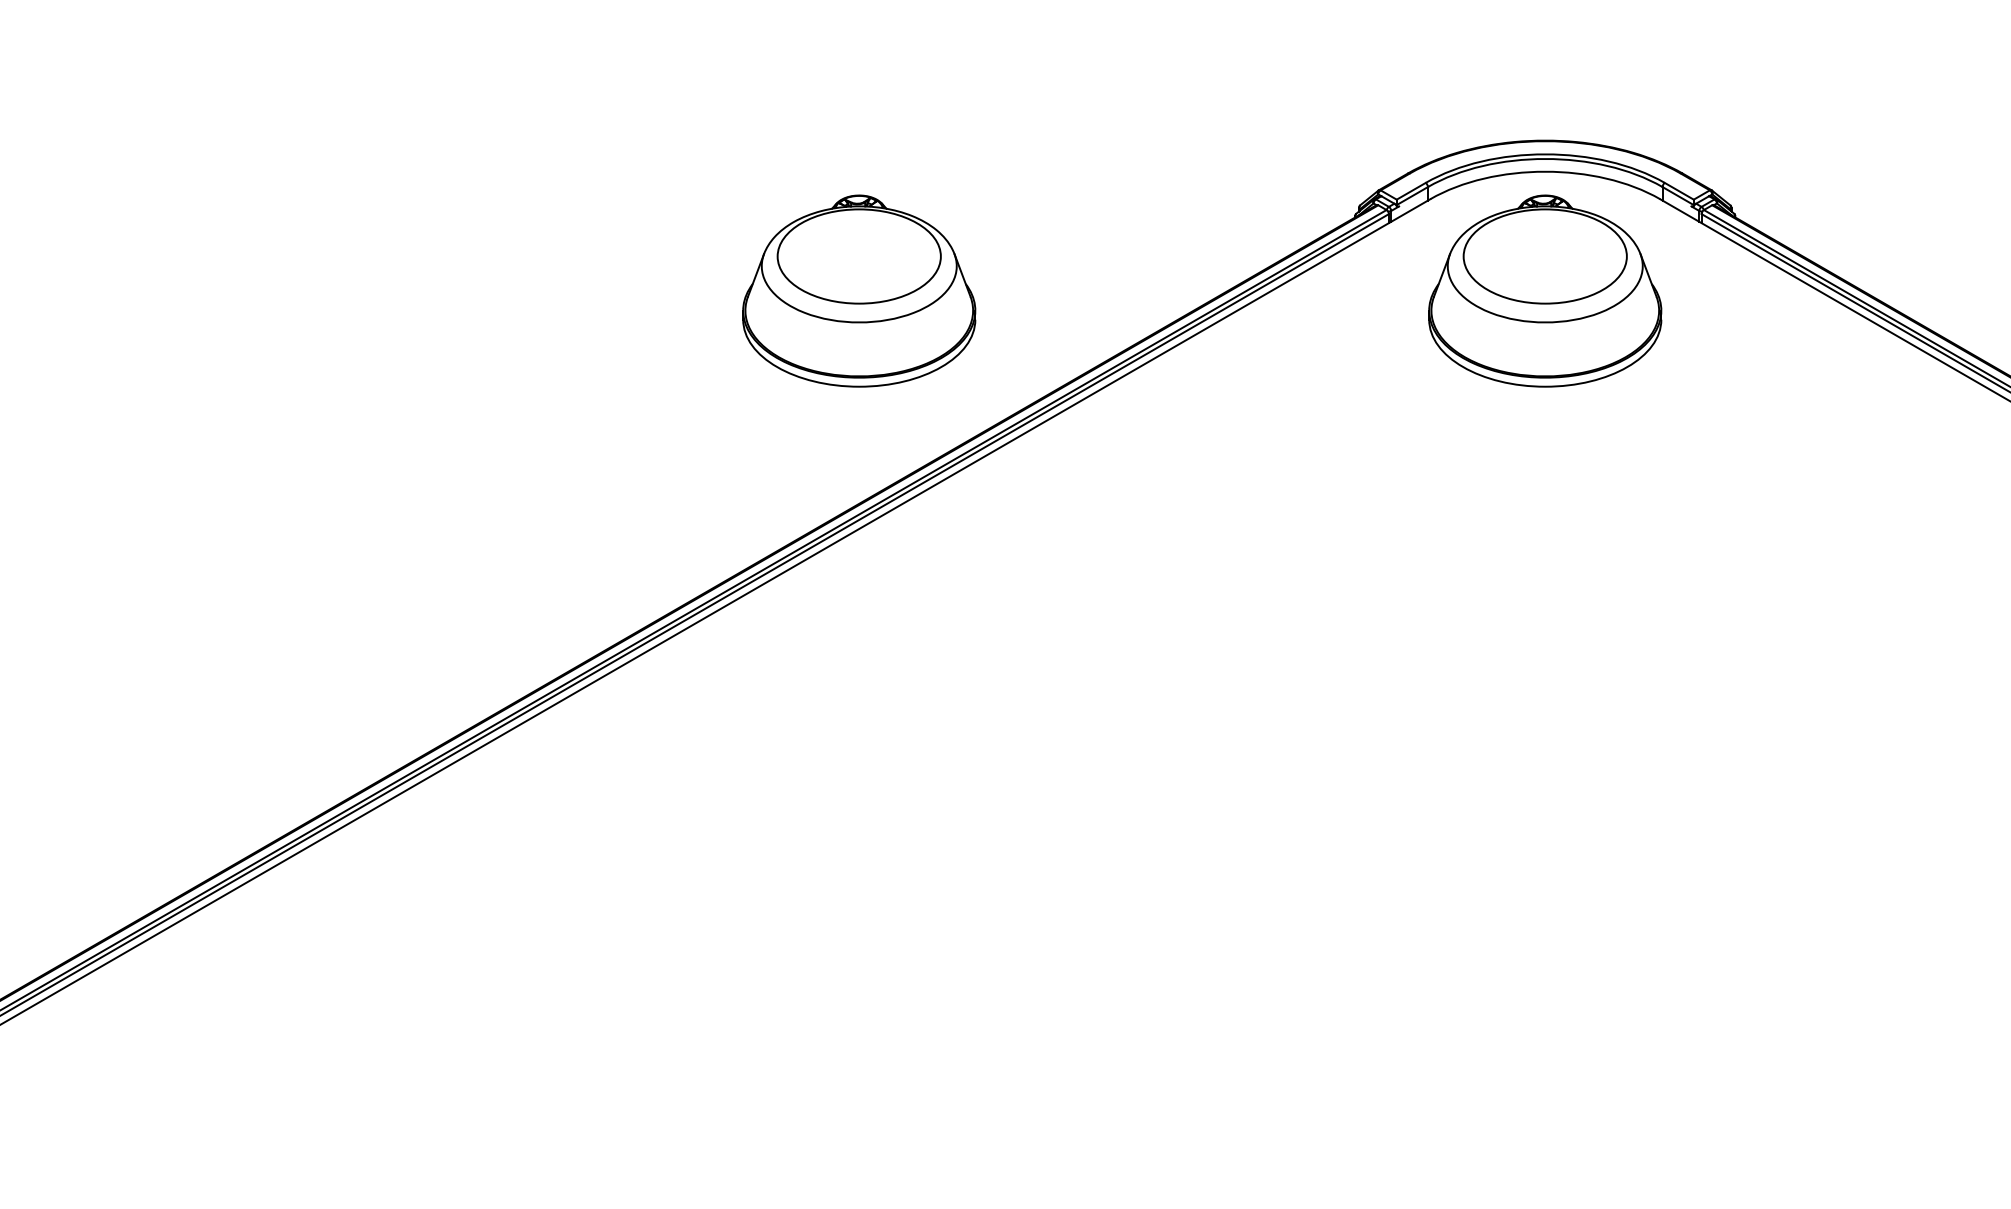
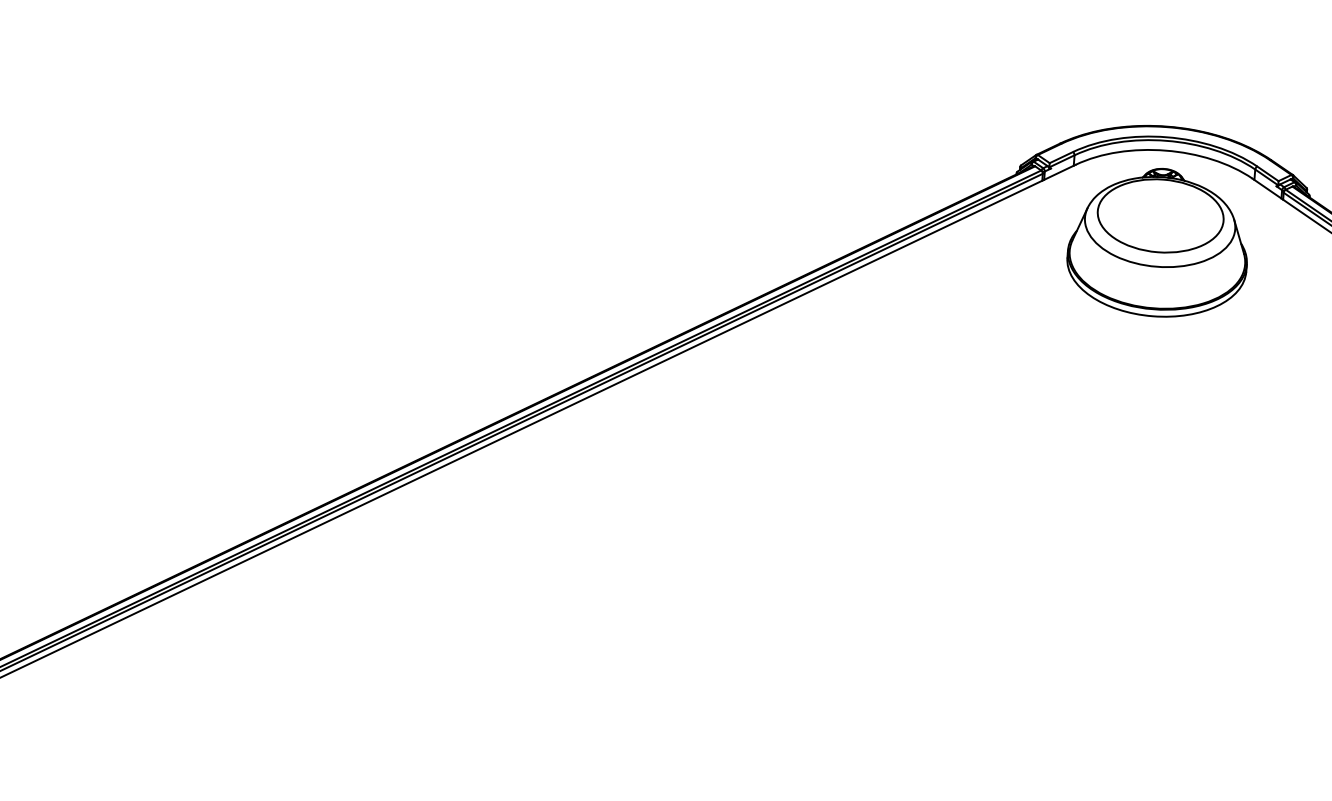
part: (859, 290) -> (630, 200), removed

